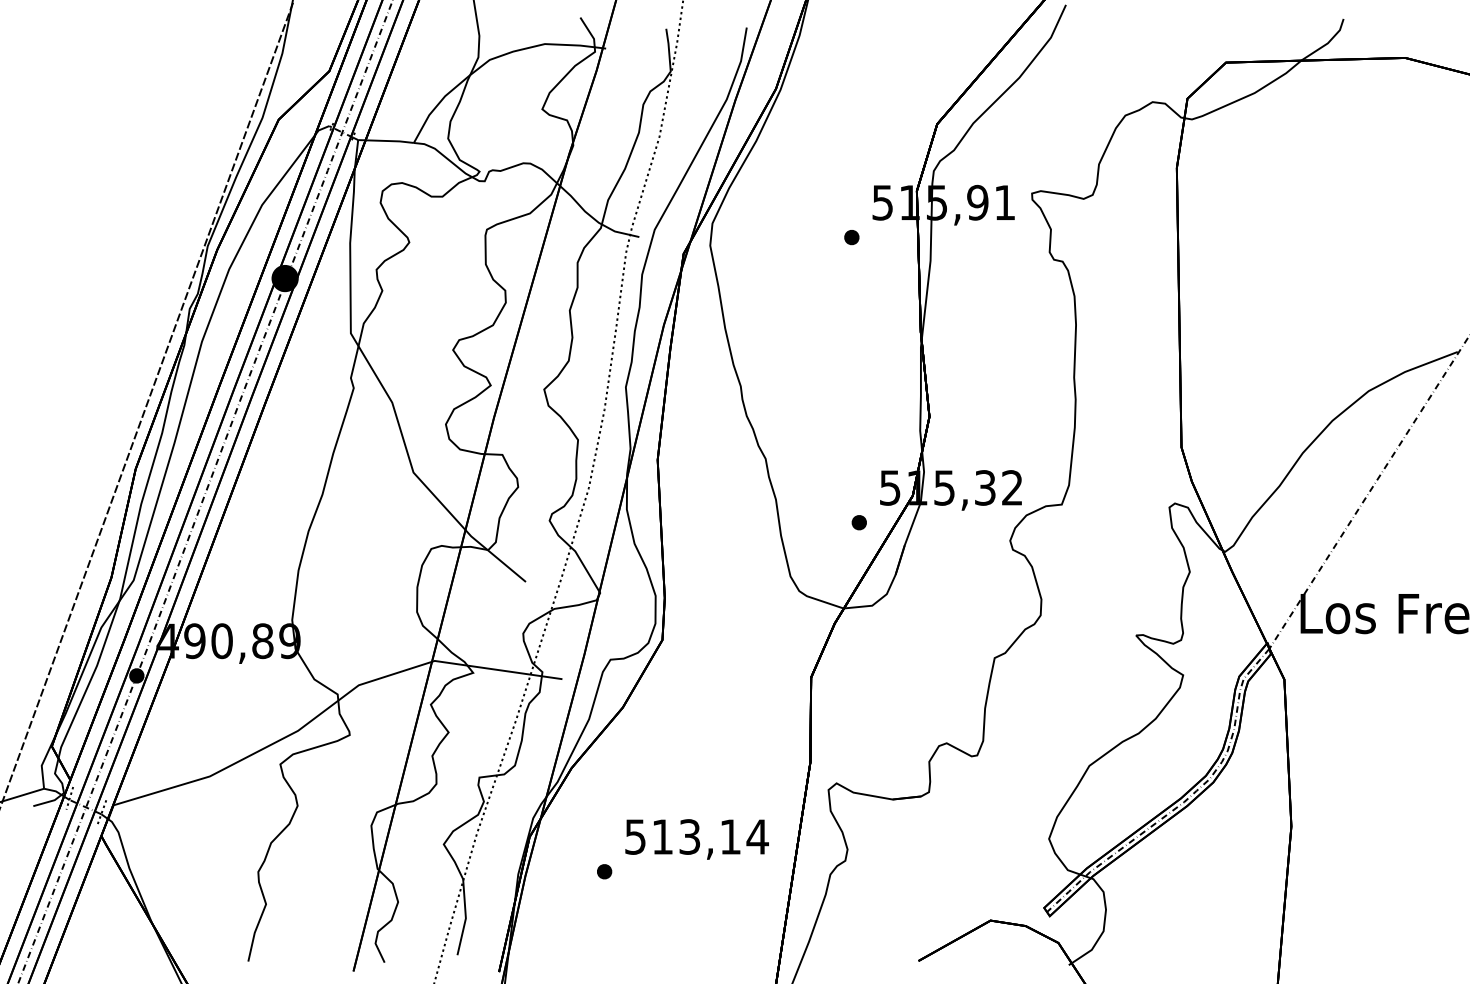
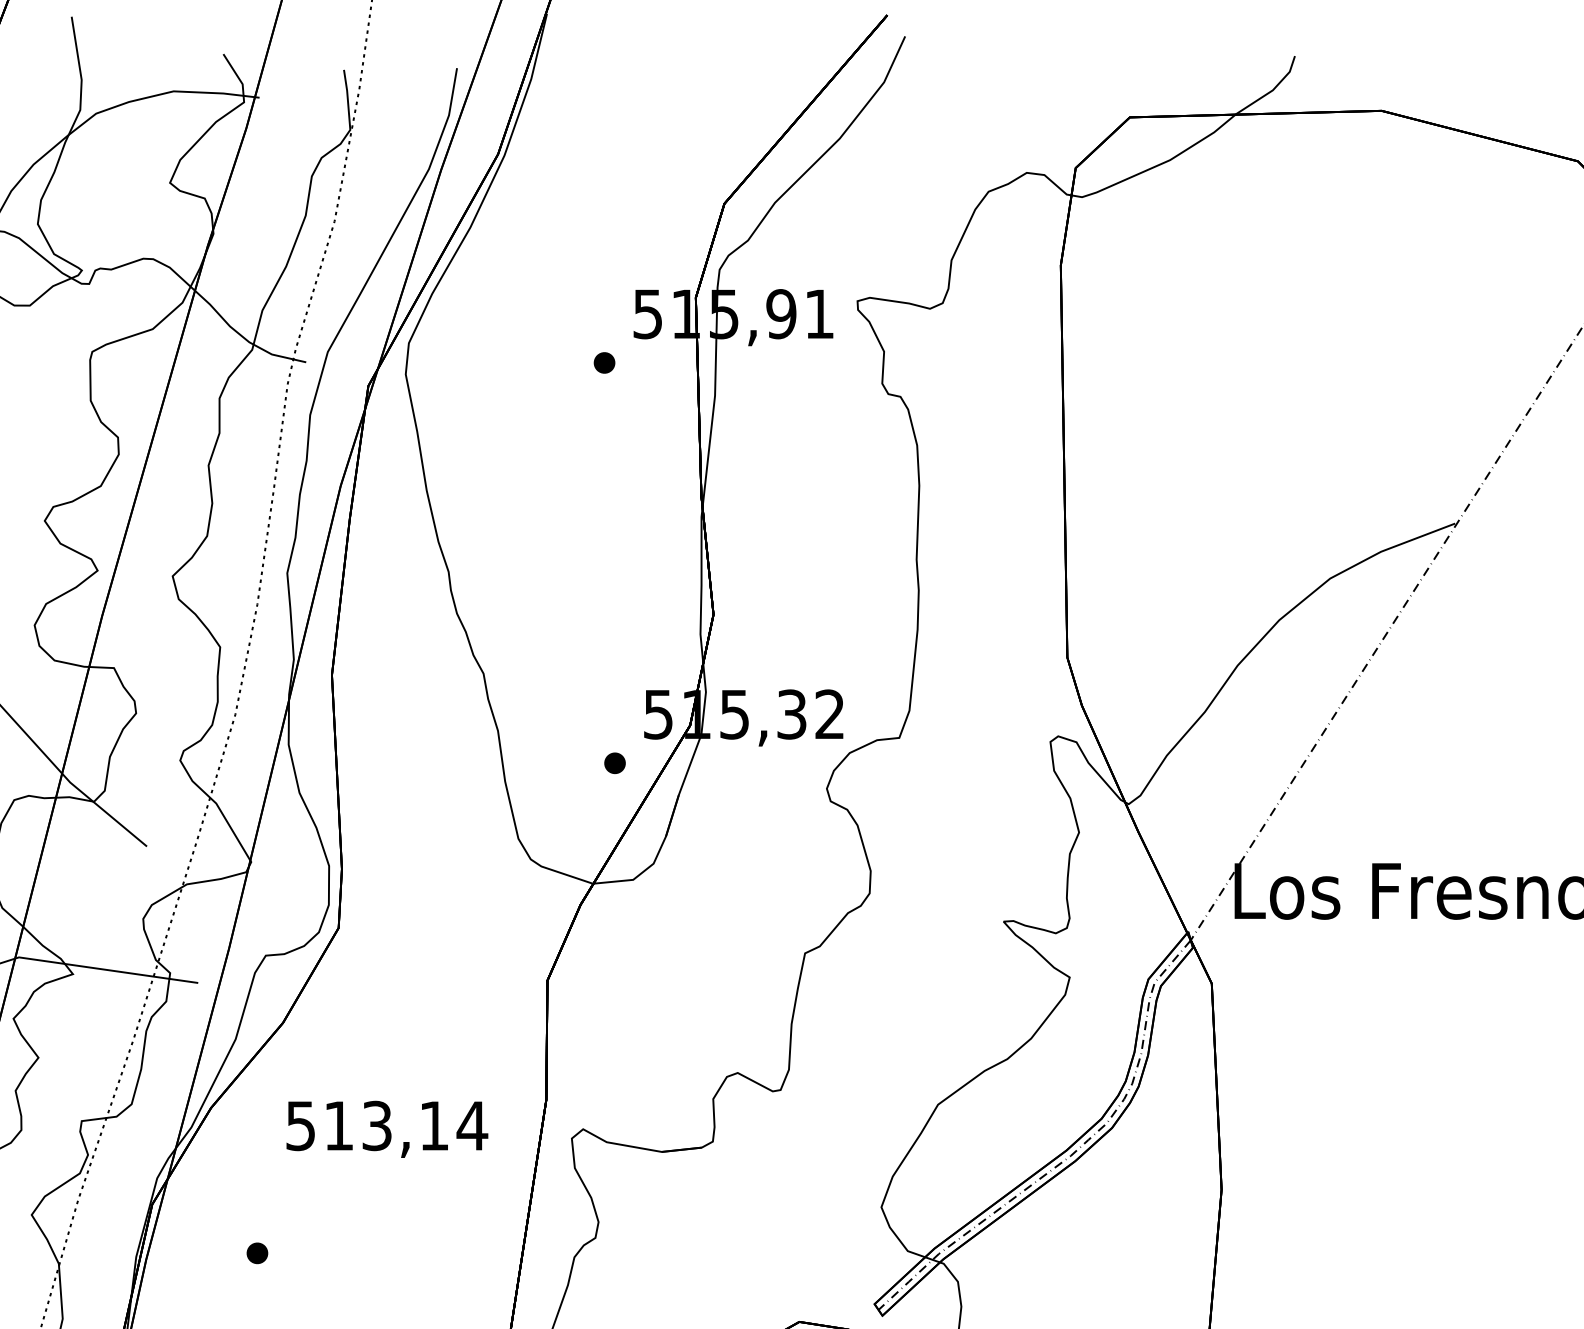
text: (696, 839) -> (386, 1129), moved

